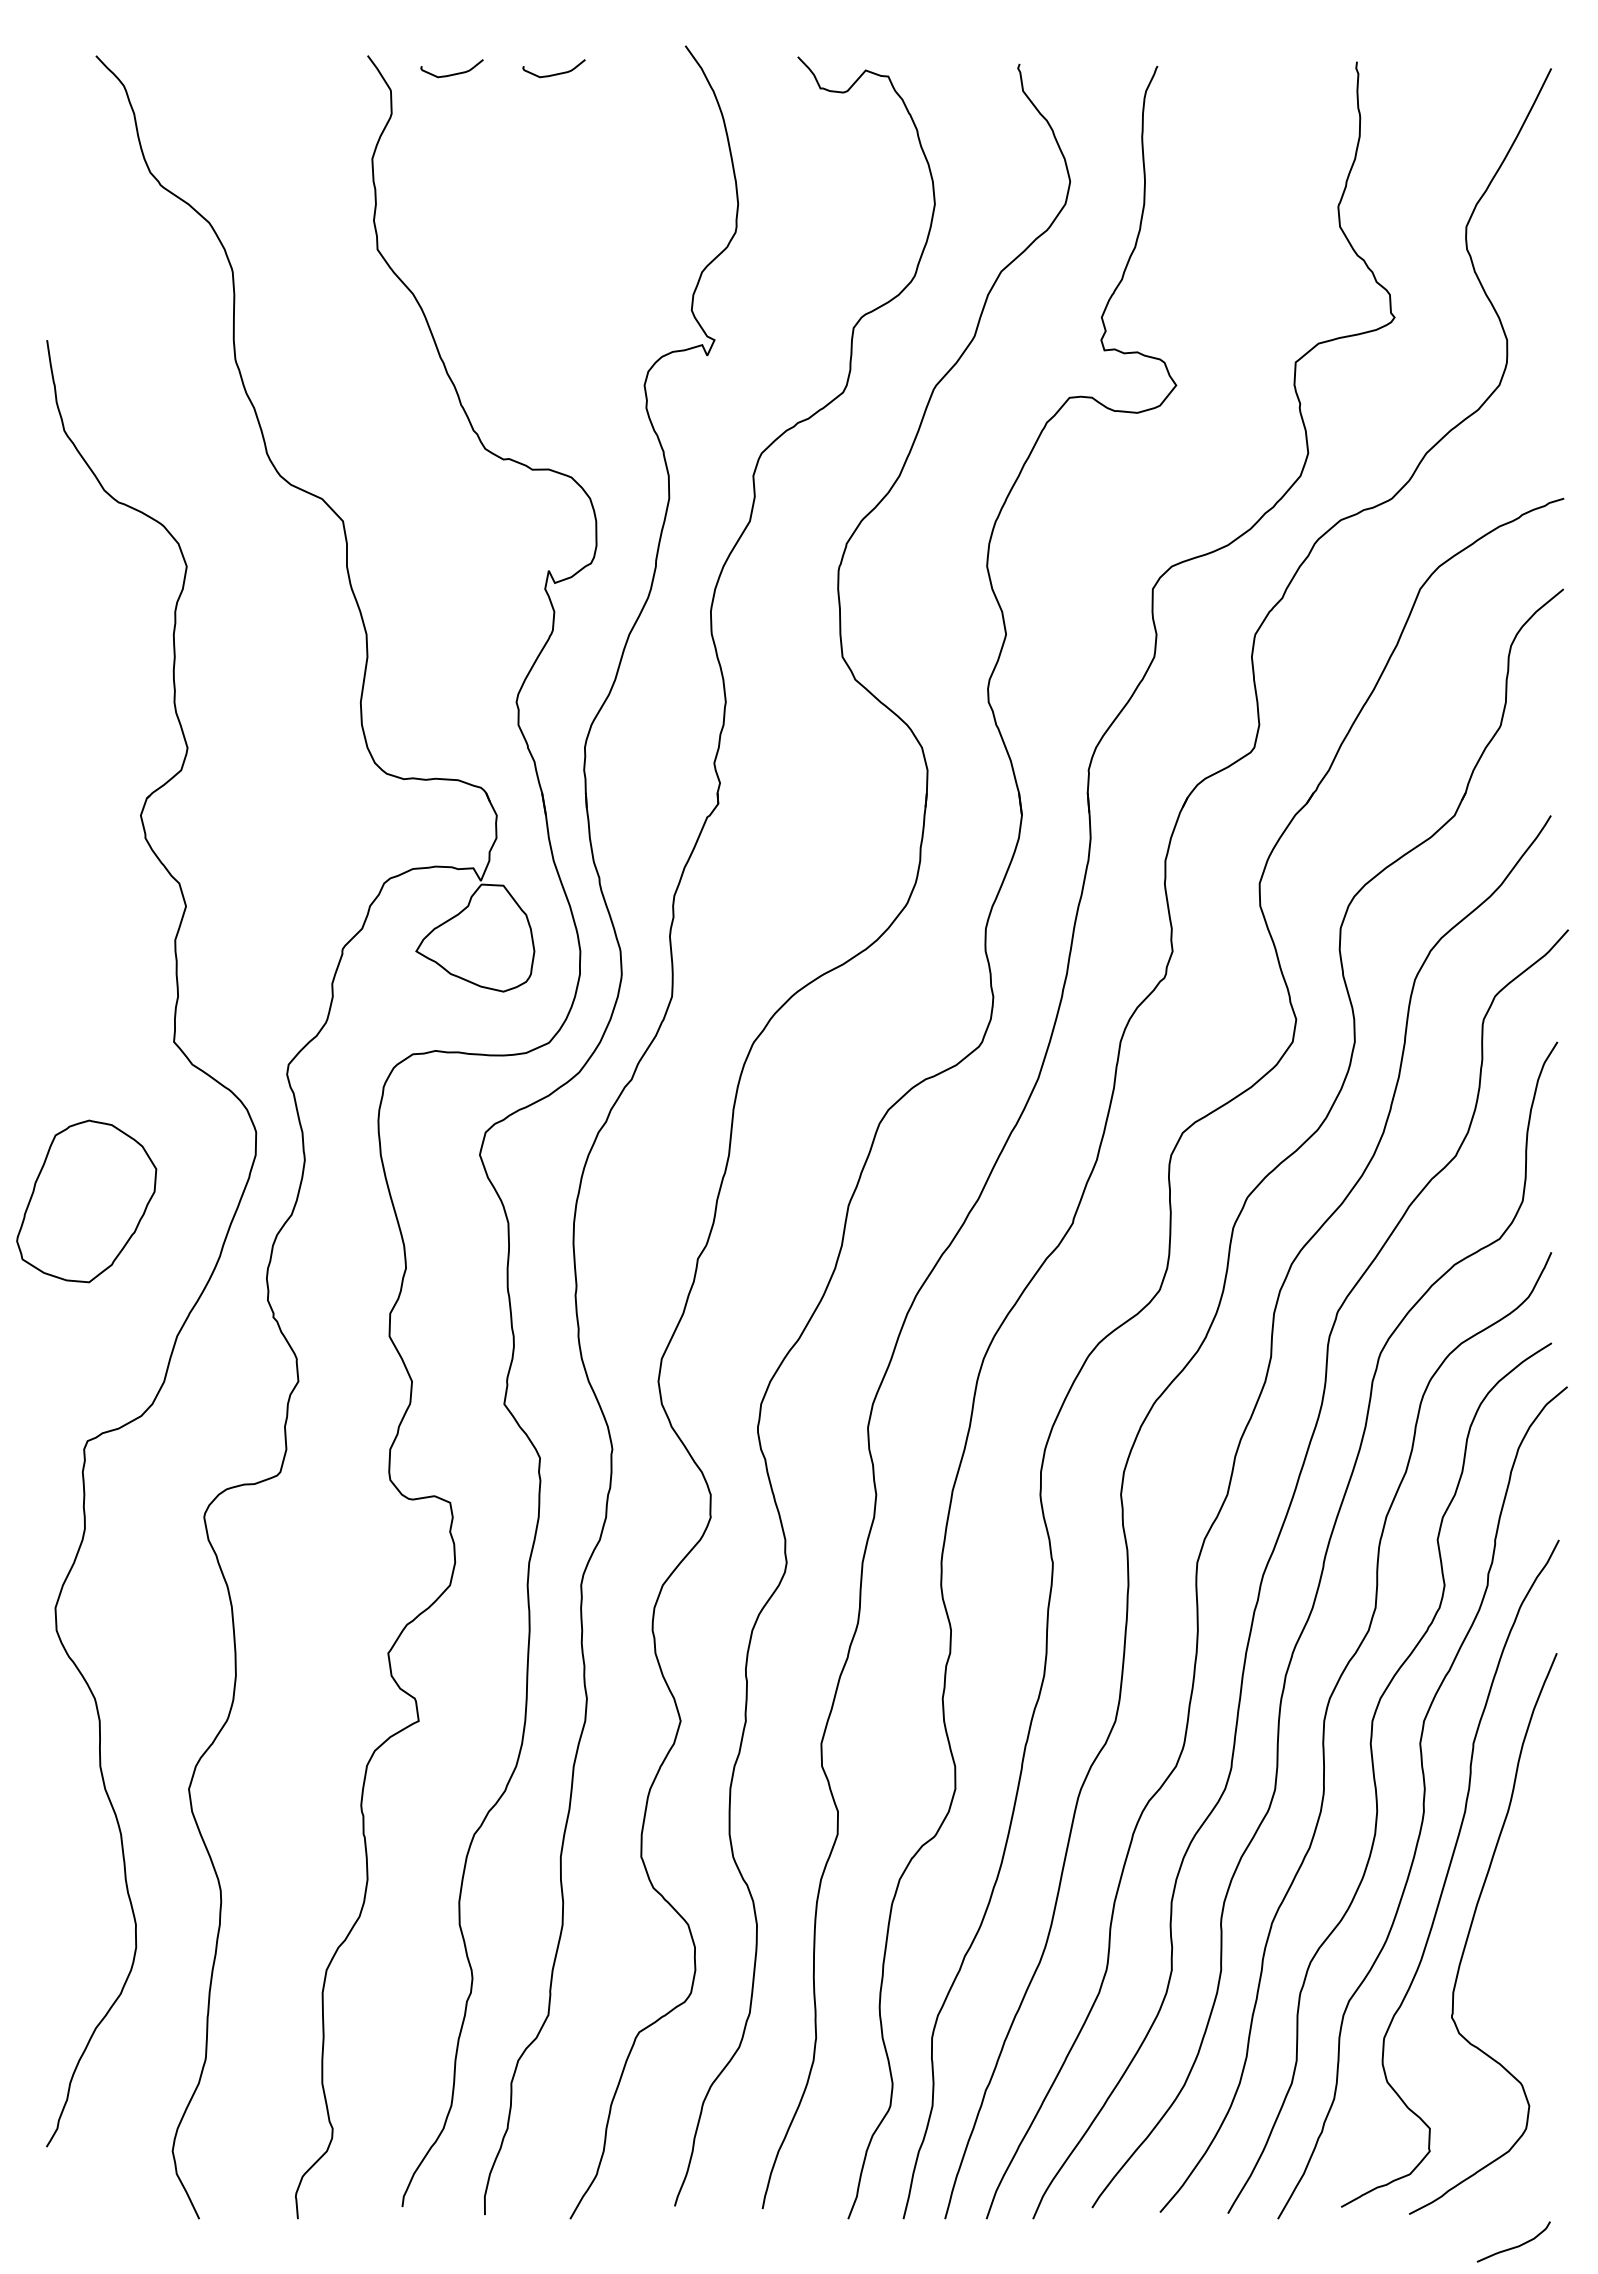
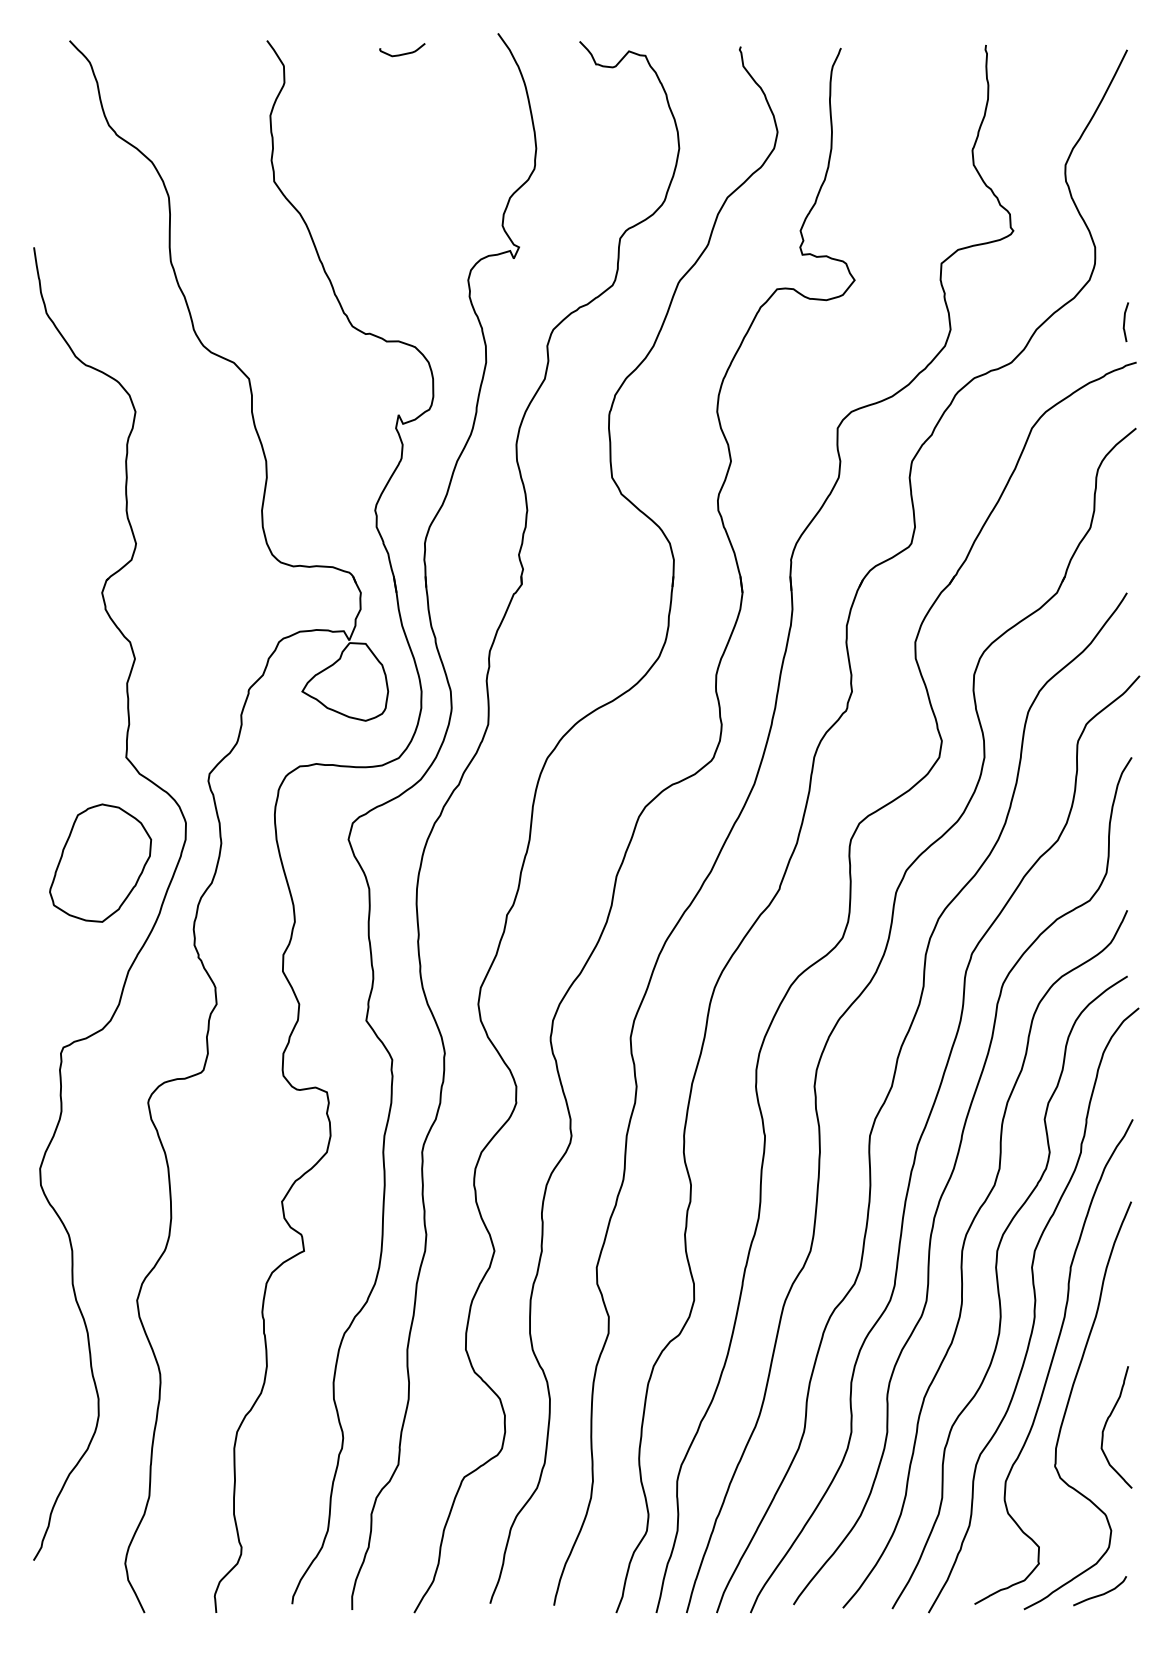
curve: (453, 73) -> (329, 53), removed
line: (1548, 442) -> (1125, 321), added
part: (86, 1201) -> (100, 863), moved
curve: (1523, 1957) -> (1107, 1422), added
curve: (1514, 2246) -> (1100, 1594), moved

